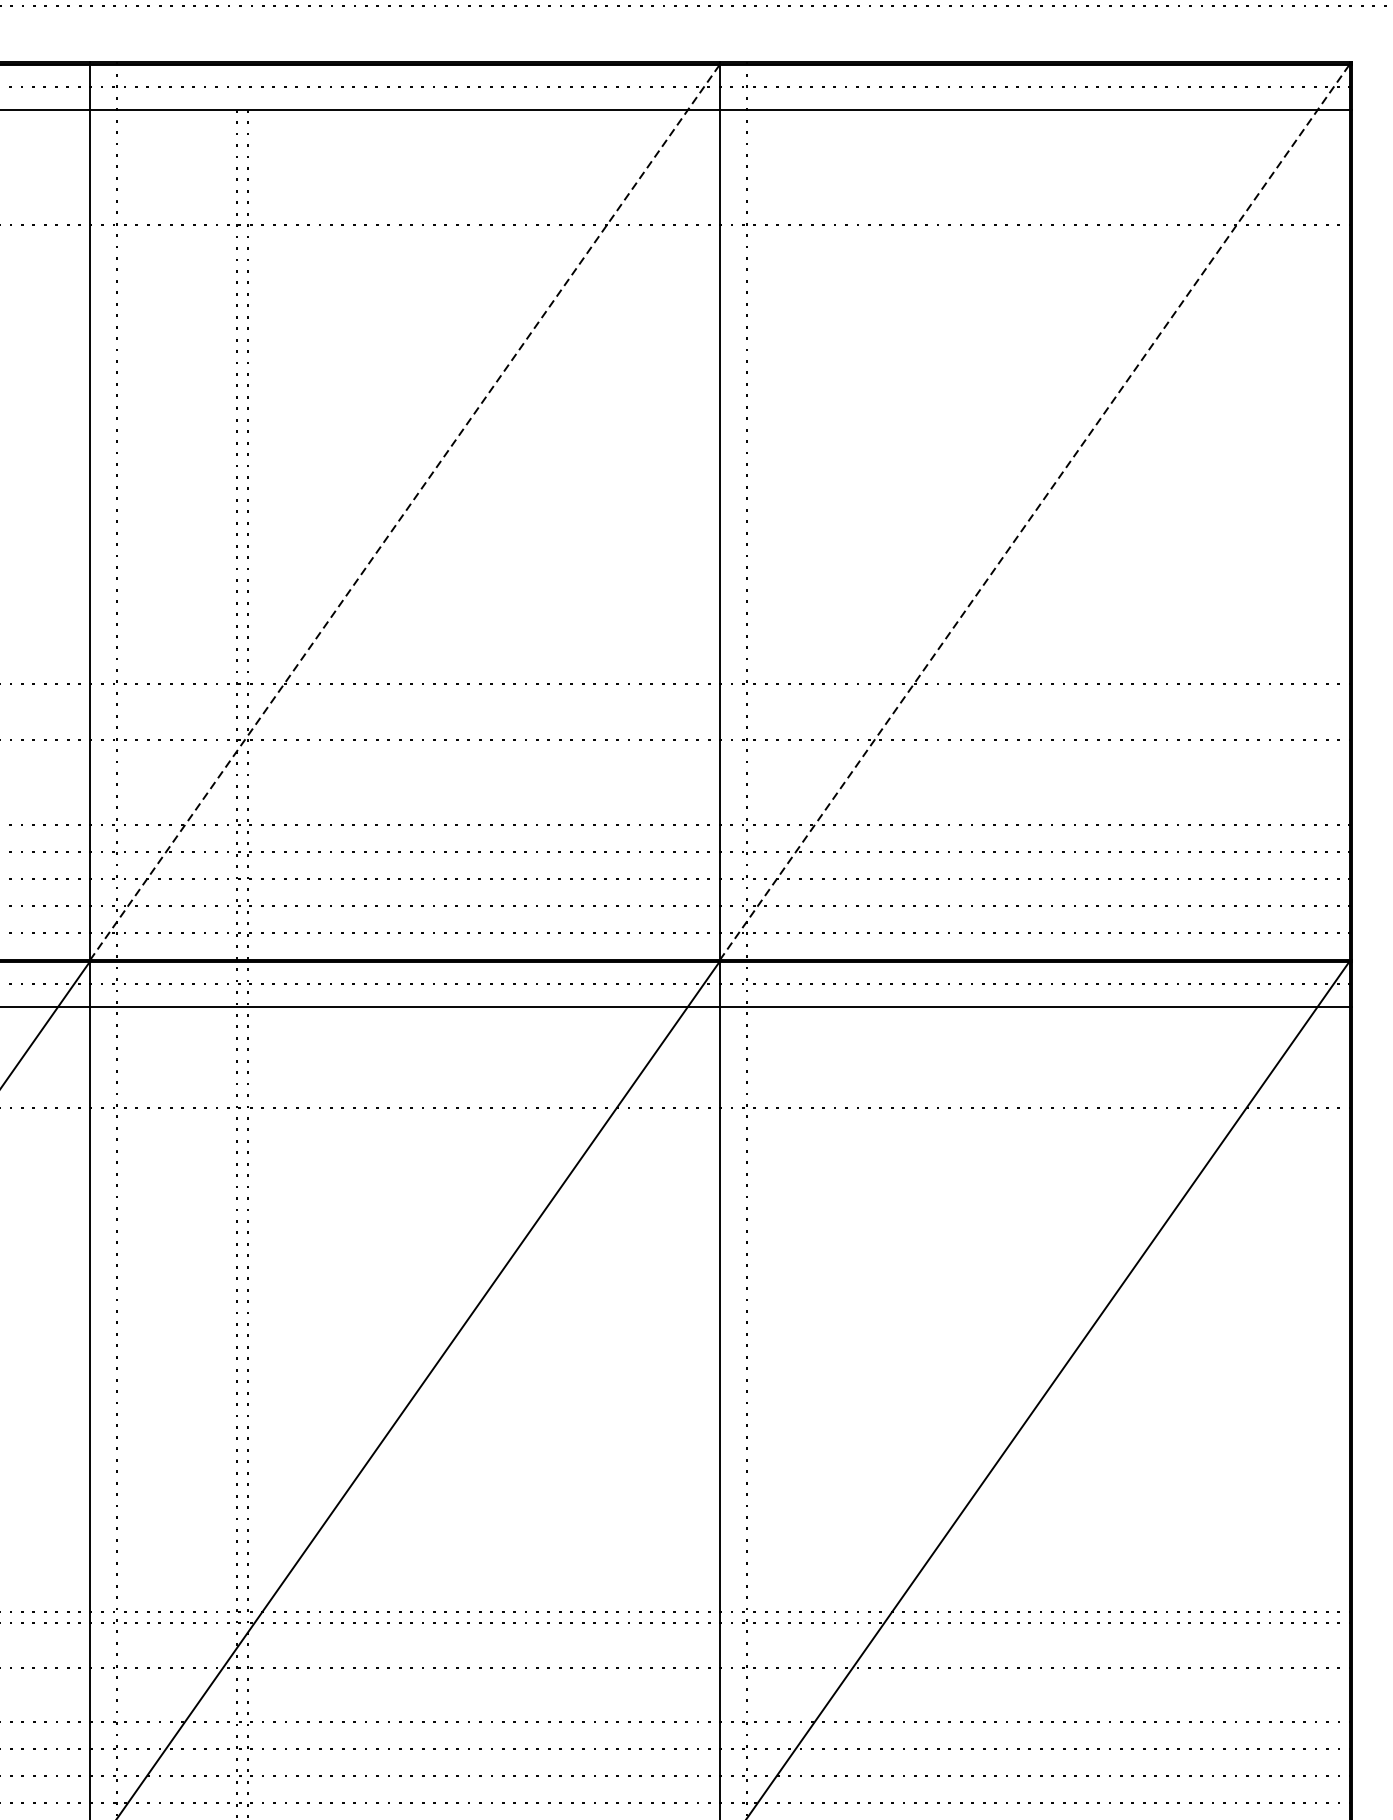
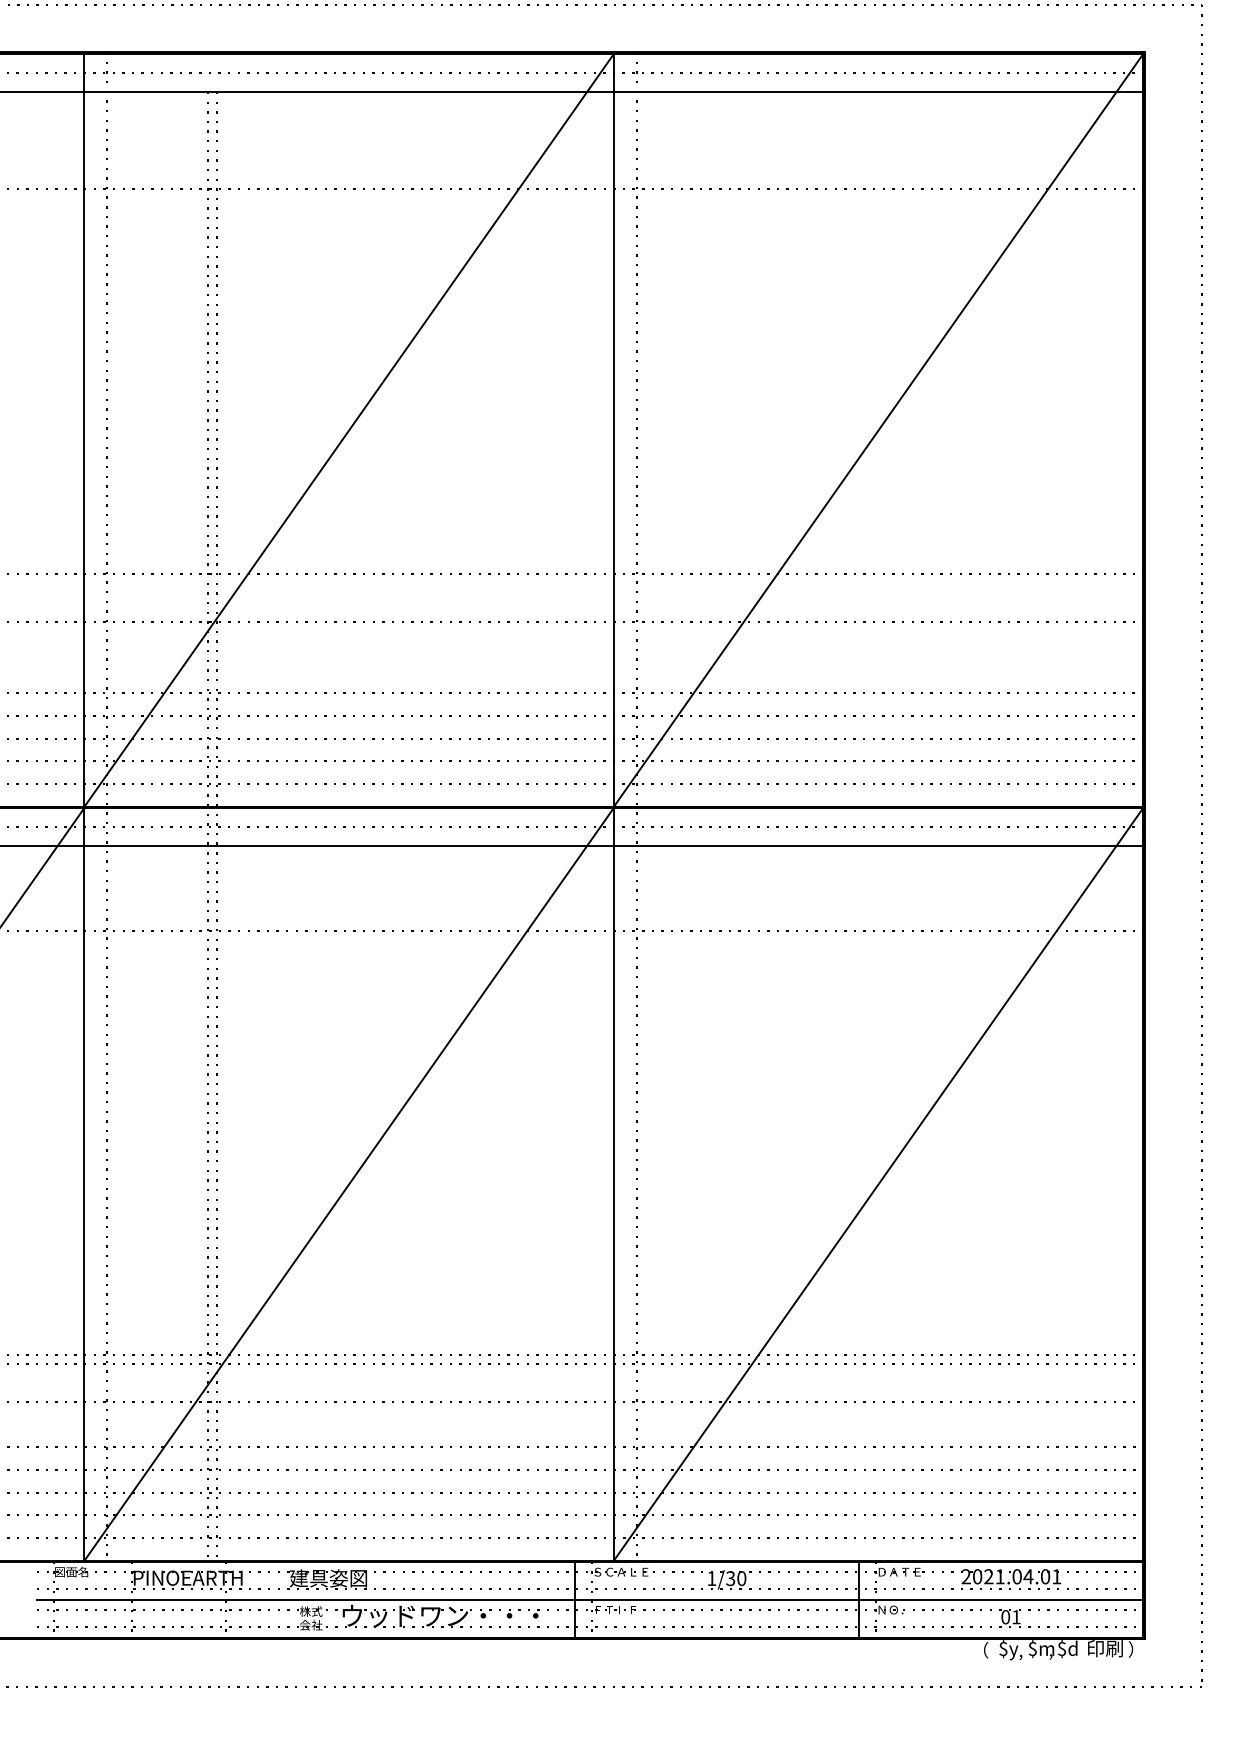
line: (405, 512) -> (349, 430), dashed -> solid
line: (1034, 512) -> (878, 430), dashed -> solid

